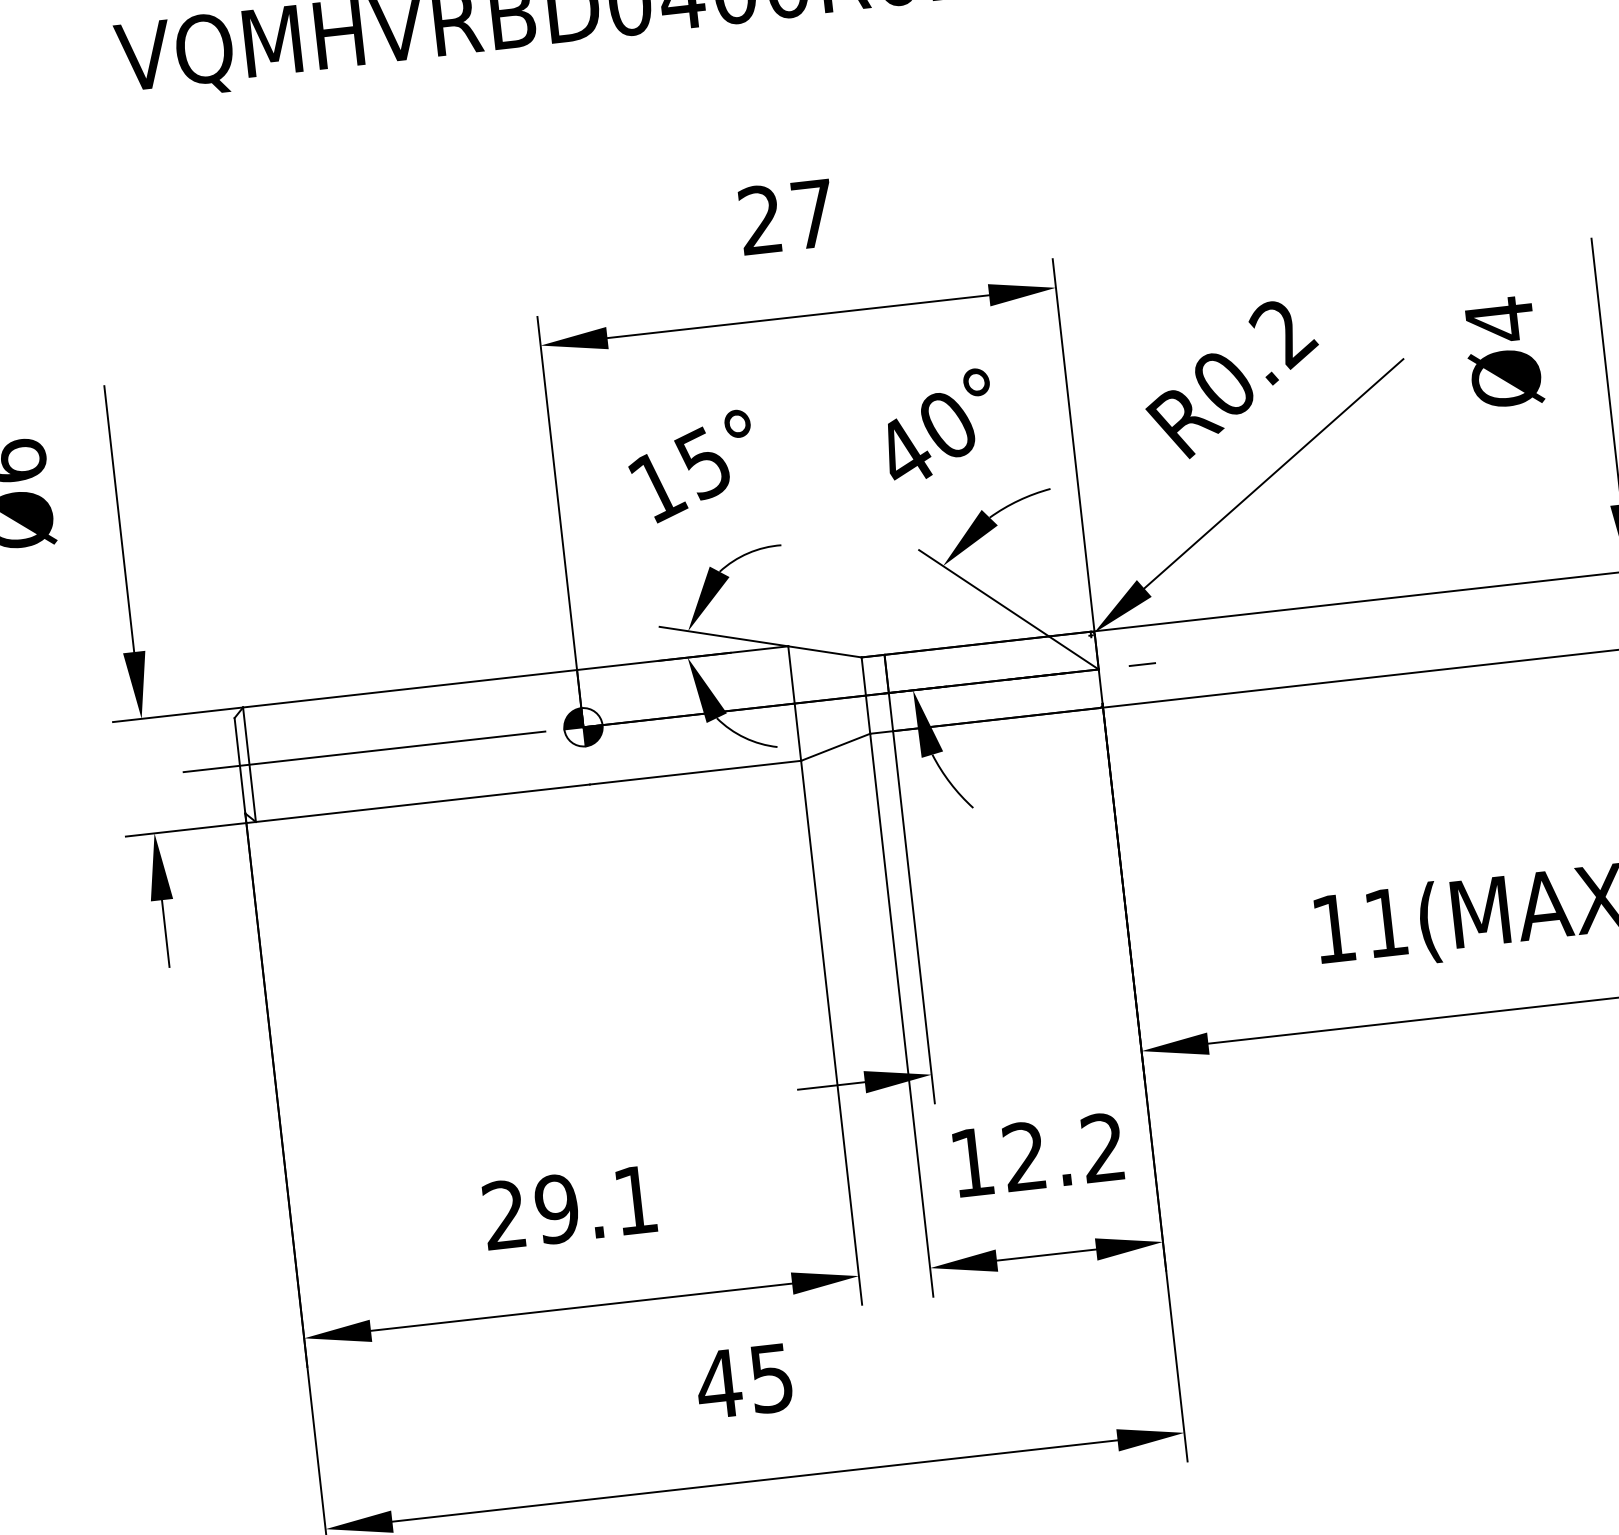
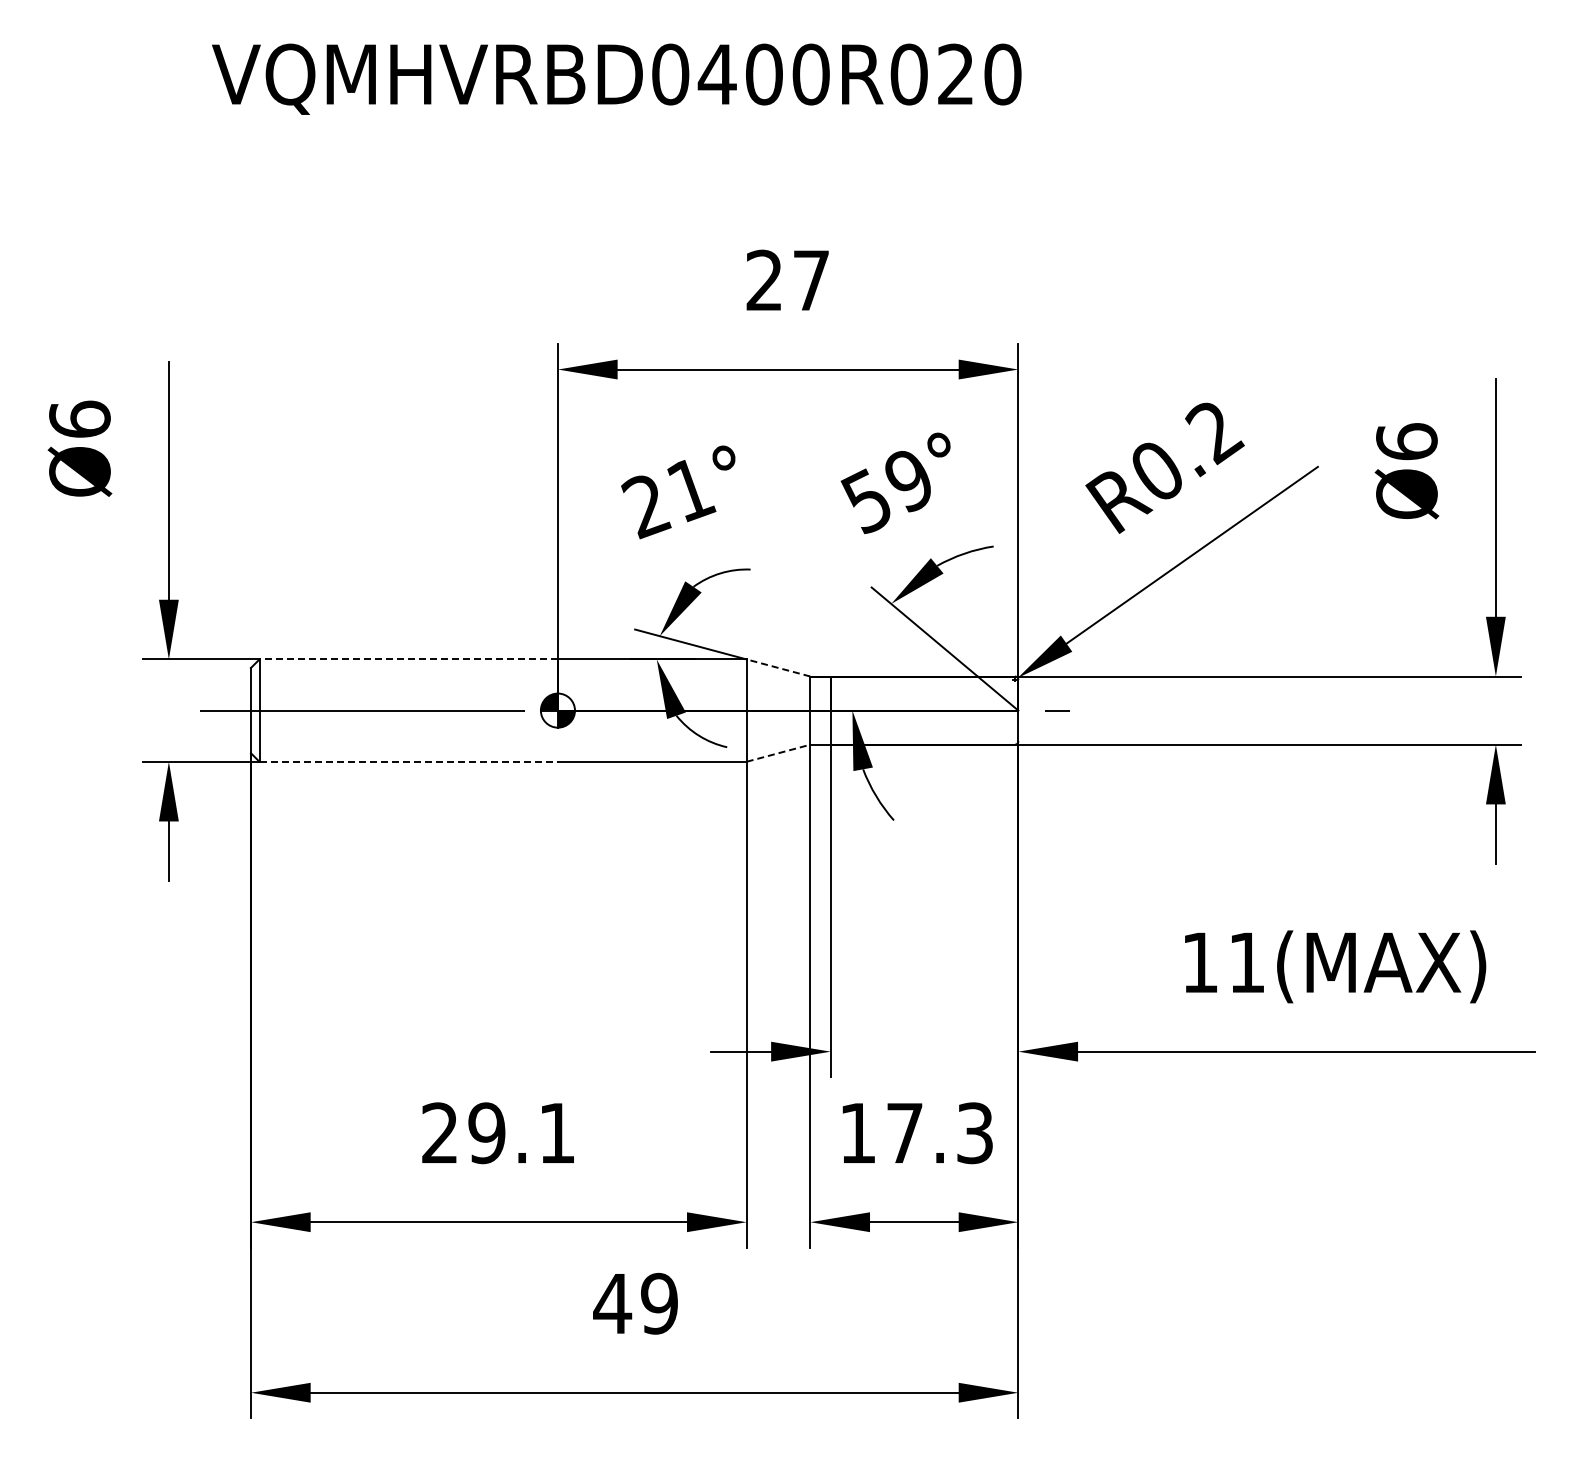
text: (1499, 319) -> (1406, 441), Ø4 -> Ø6
text: (923, 441) -> (886, 492), 40° -> 59°
text: (680, 476) -> (668, 498), 15° -> 21°
line: (824, 651) -> (778, 667), solid -> dashed
line: (409, 688) -> (408, 659), solid -> dashed
line: (835, 747) -> (778, 753), solid -> dashed
line: (423, 802) -> (409, 761), solid -> dashed
text: (1063, 1152) -> (939, 1133), 12.2 -> 17.3
text: (771, 1378) -> (659, 1303), 45 -> 49

